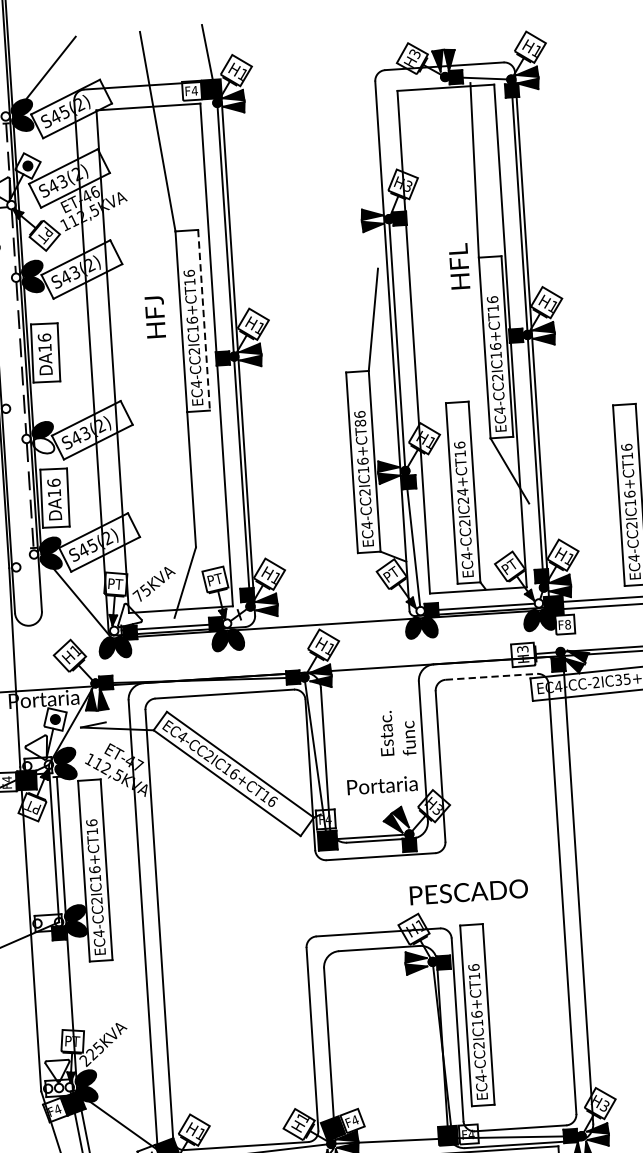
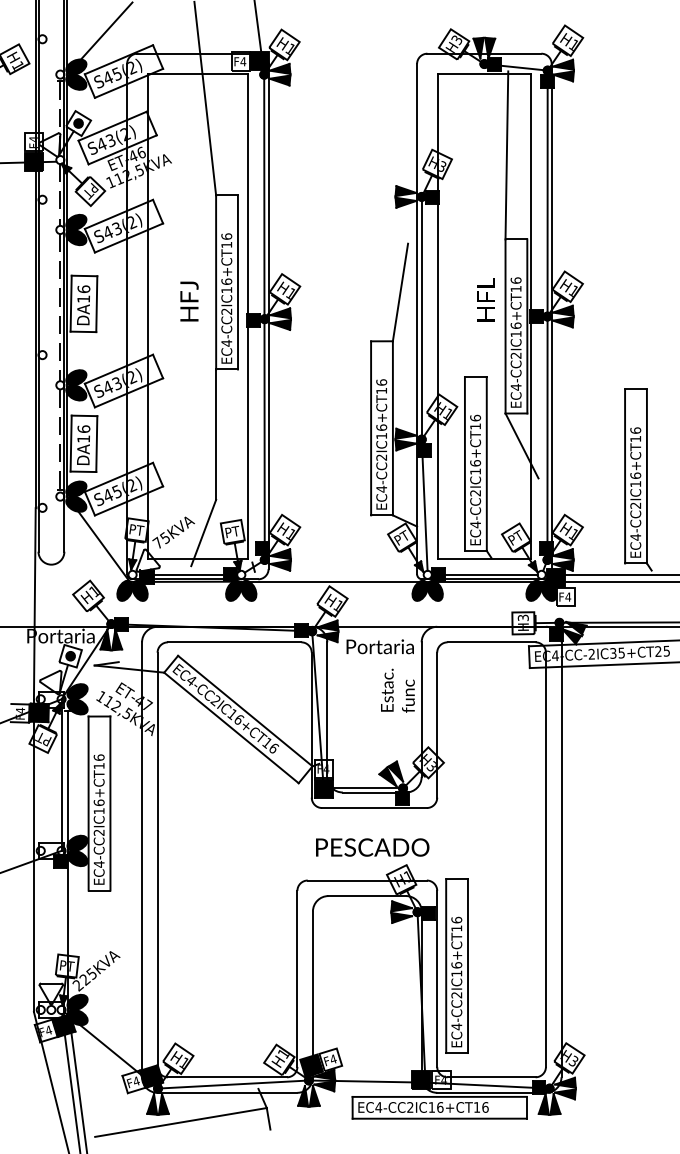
text: (458, 266) -> (485, 299), moved
text: (155, 317) -> (189, 301), moved
line: (203, 320) -> (237, 282), dashed -> solid
text: (360, 422) -> (381, 390), EC4-CC2IC16+CT86 -> EC4-CC2IC16+CT16
fill: (43, 445) -> (76, 392), added
text: (463, 496) -> (475, 467), EC4-CC2IC24+CT16 -> EC4-CC2IC16+CT16
text: (567, 624) -> (567, 596), F8 -> F4
line: (492, 676) -> (492, 642), dashed -> solid
text: (381, 785) -> (379, 646), moved
text: (468, 892) -> (372, 847), moved

